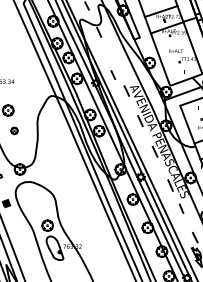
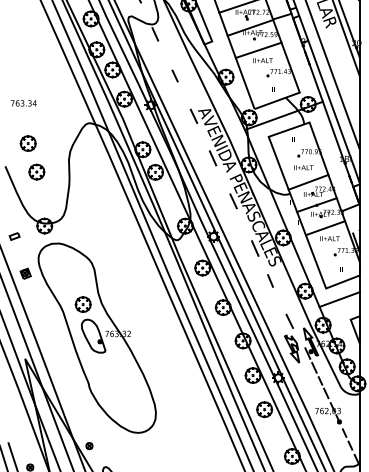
line: (172, 43) -> (258, 49), added
line: (112, 74) -> (174, 75), moved
part: (14, 130) -> (36, 171), size x1.67

